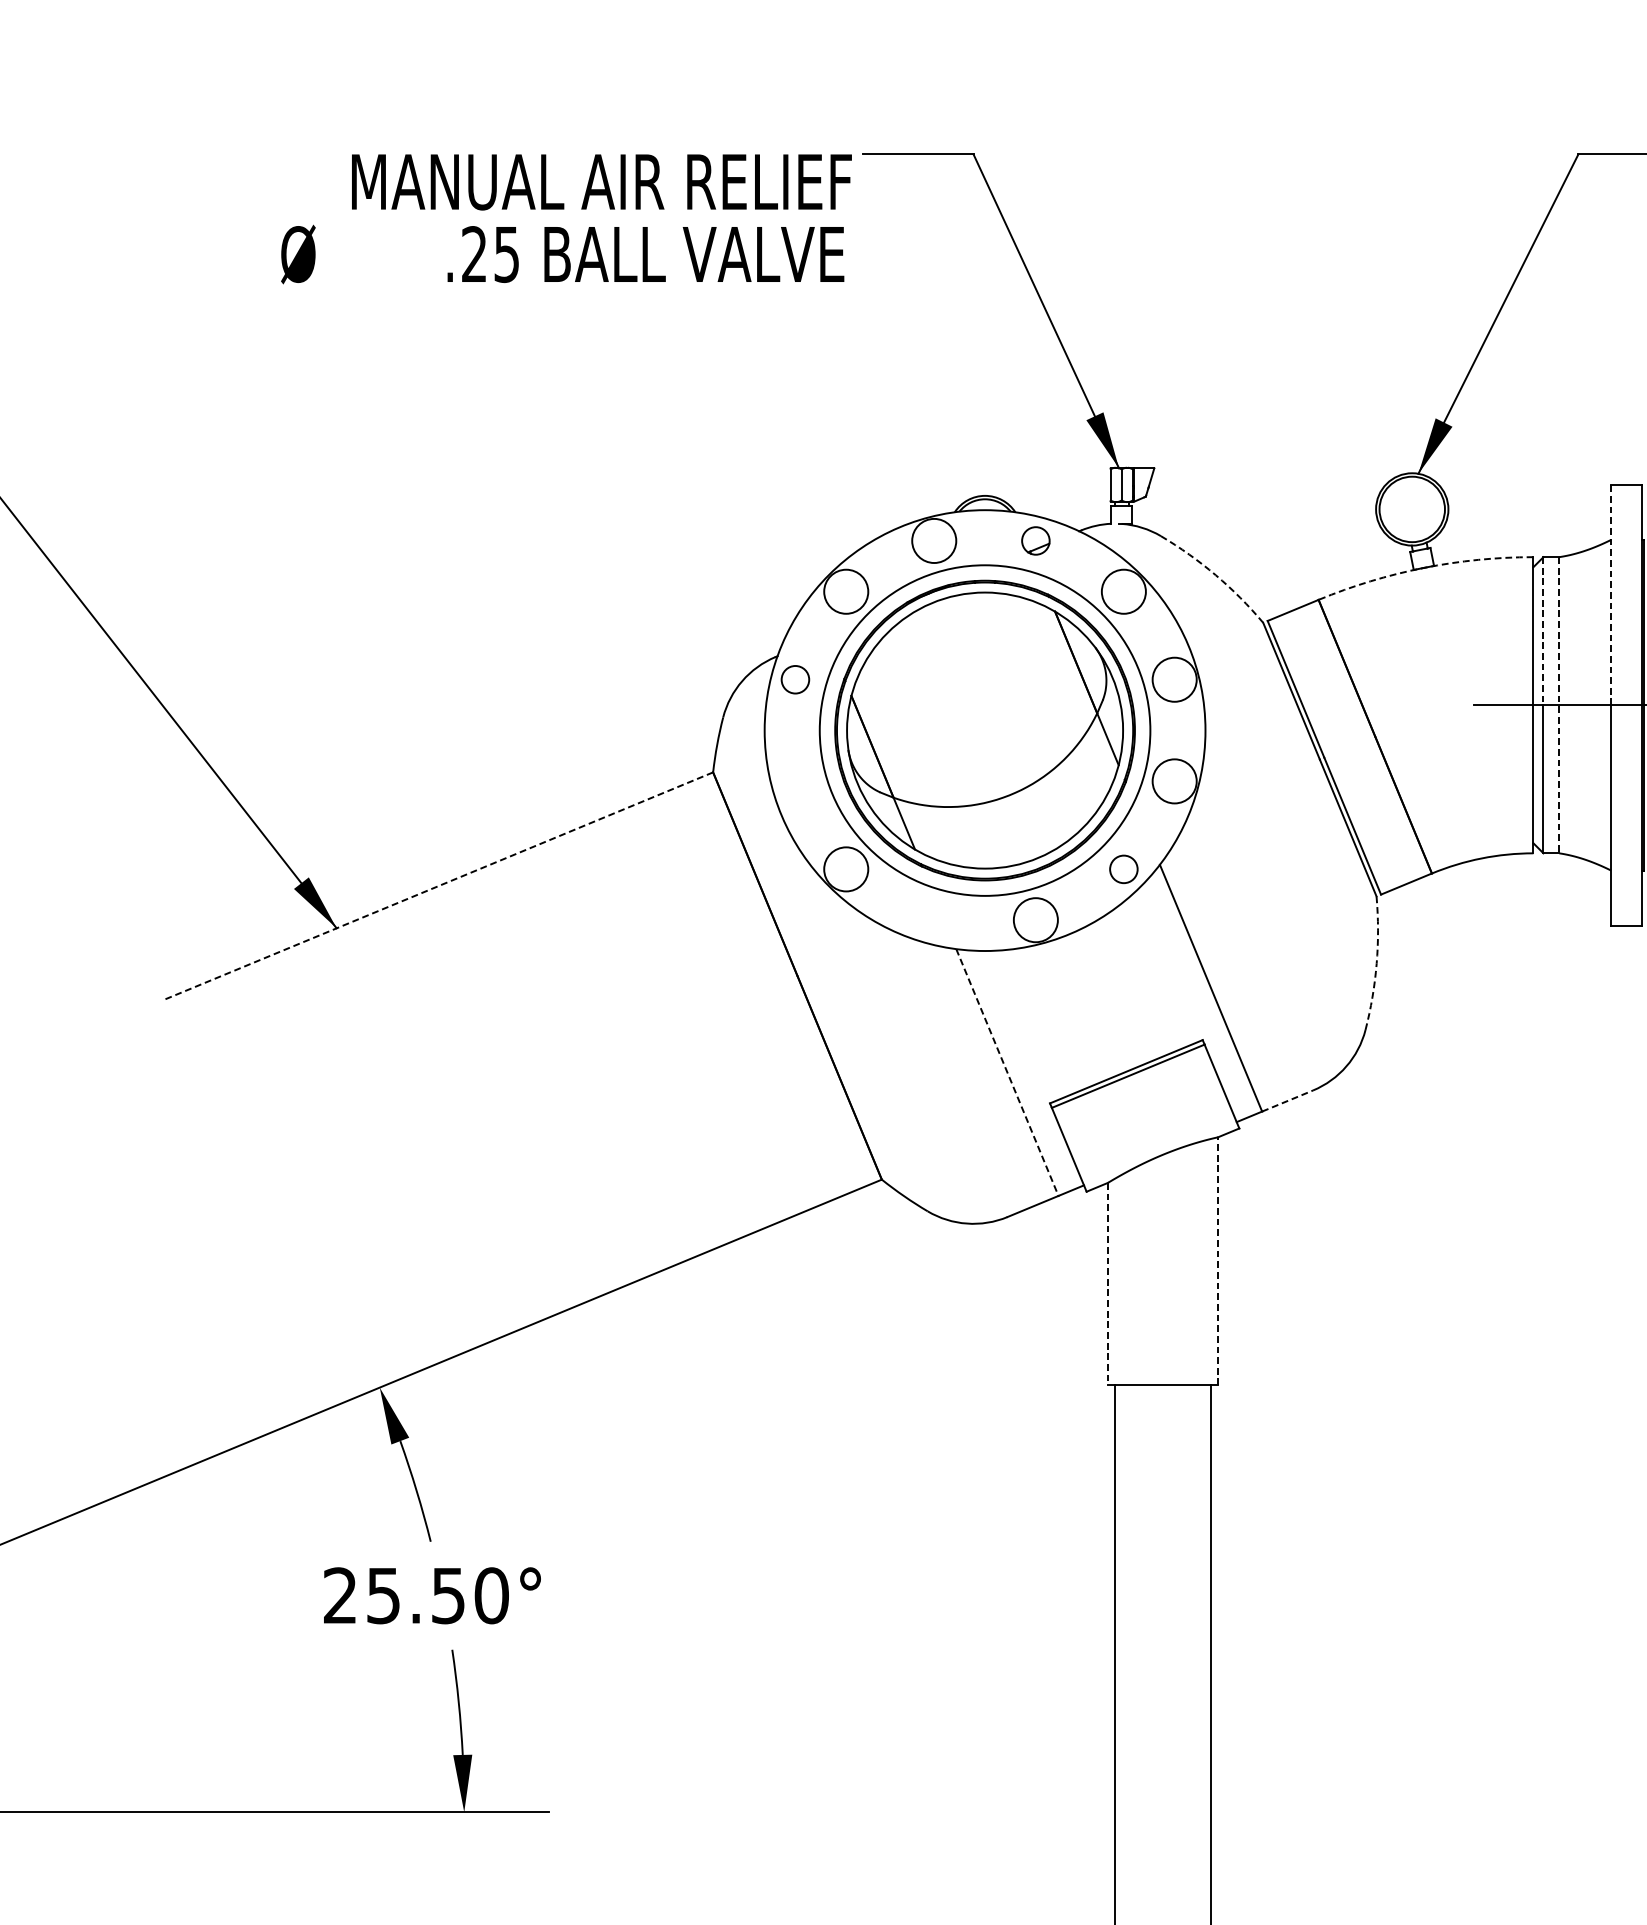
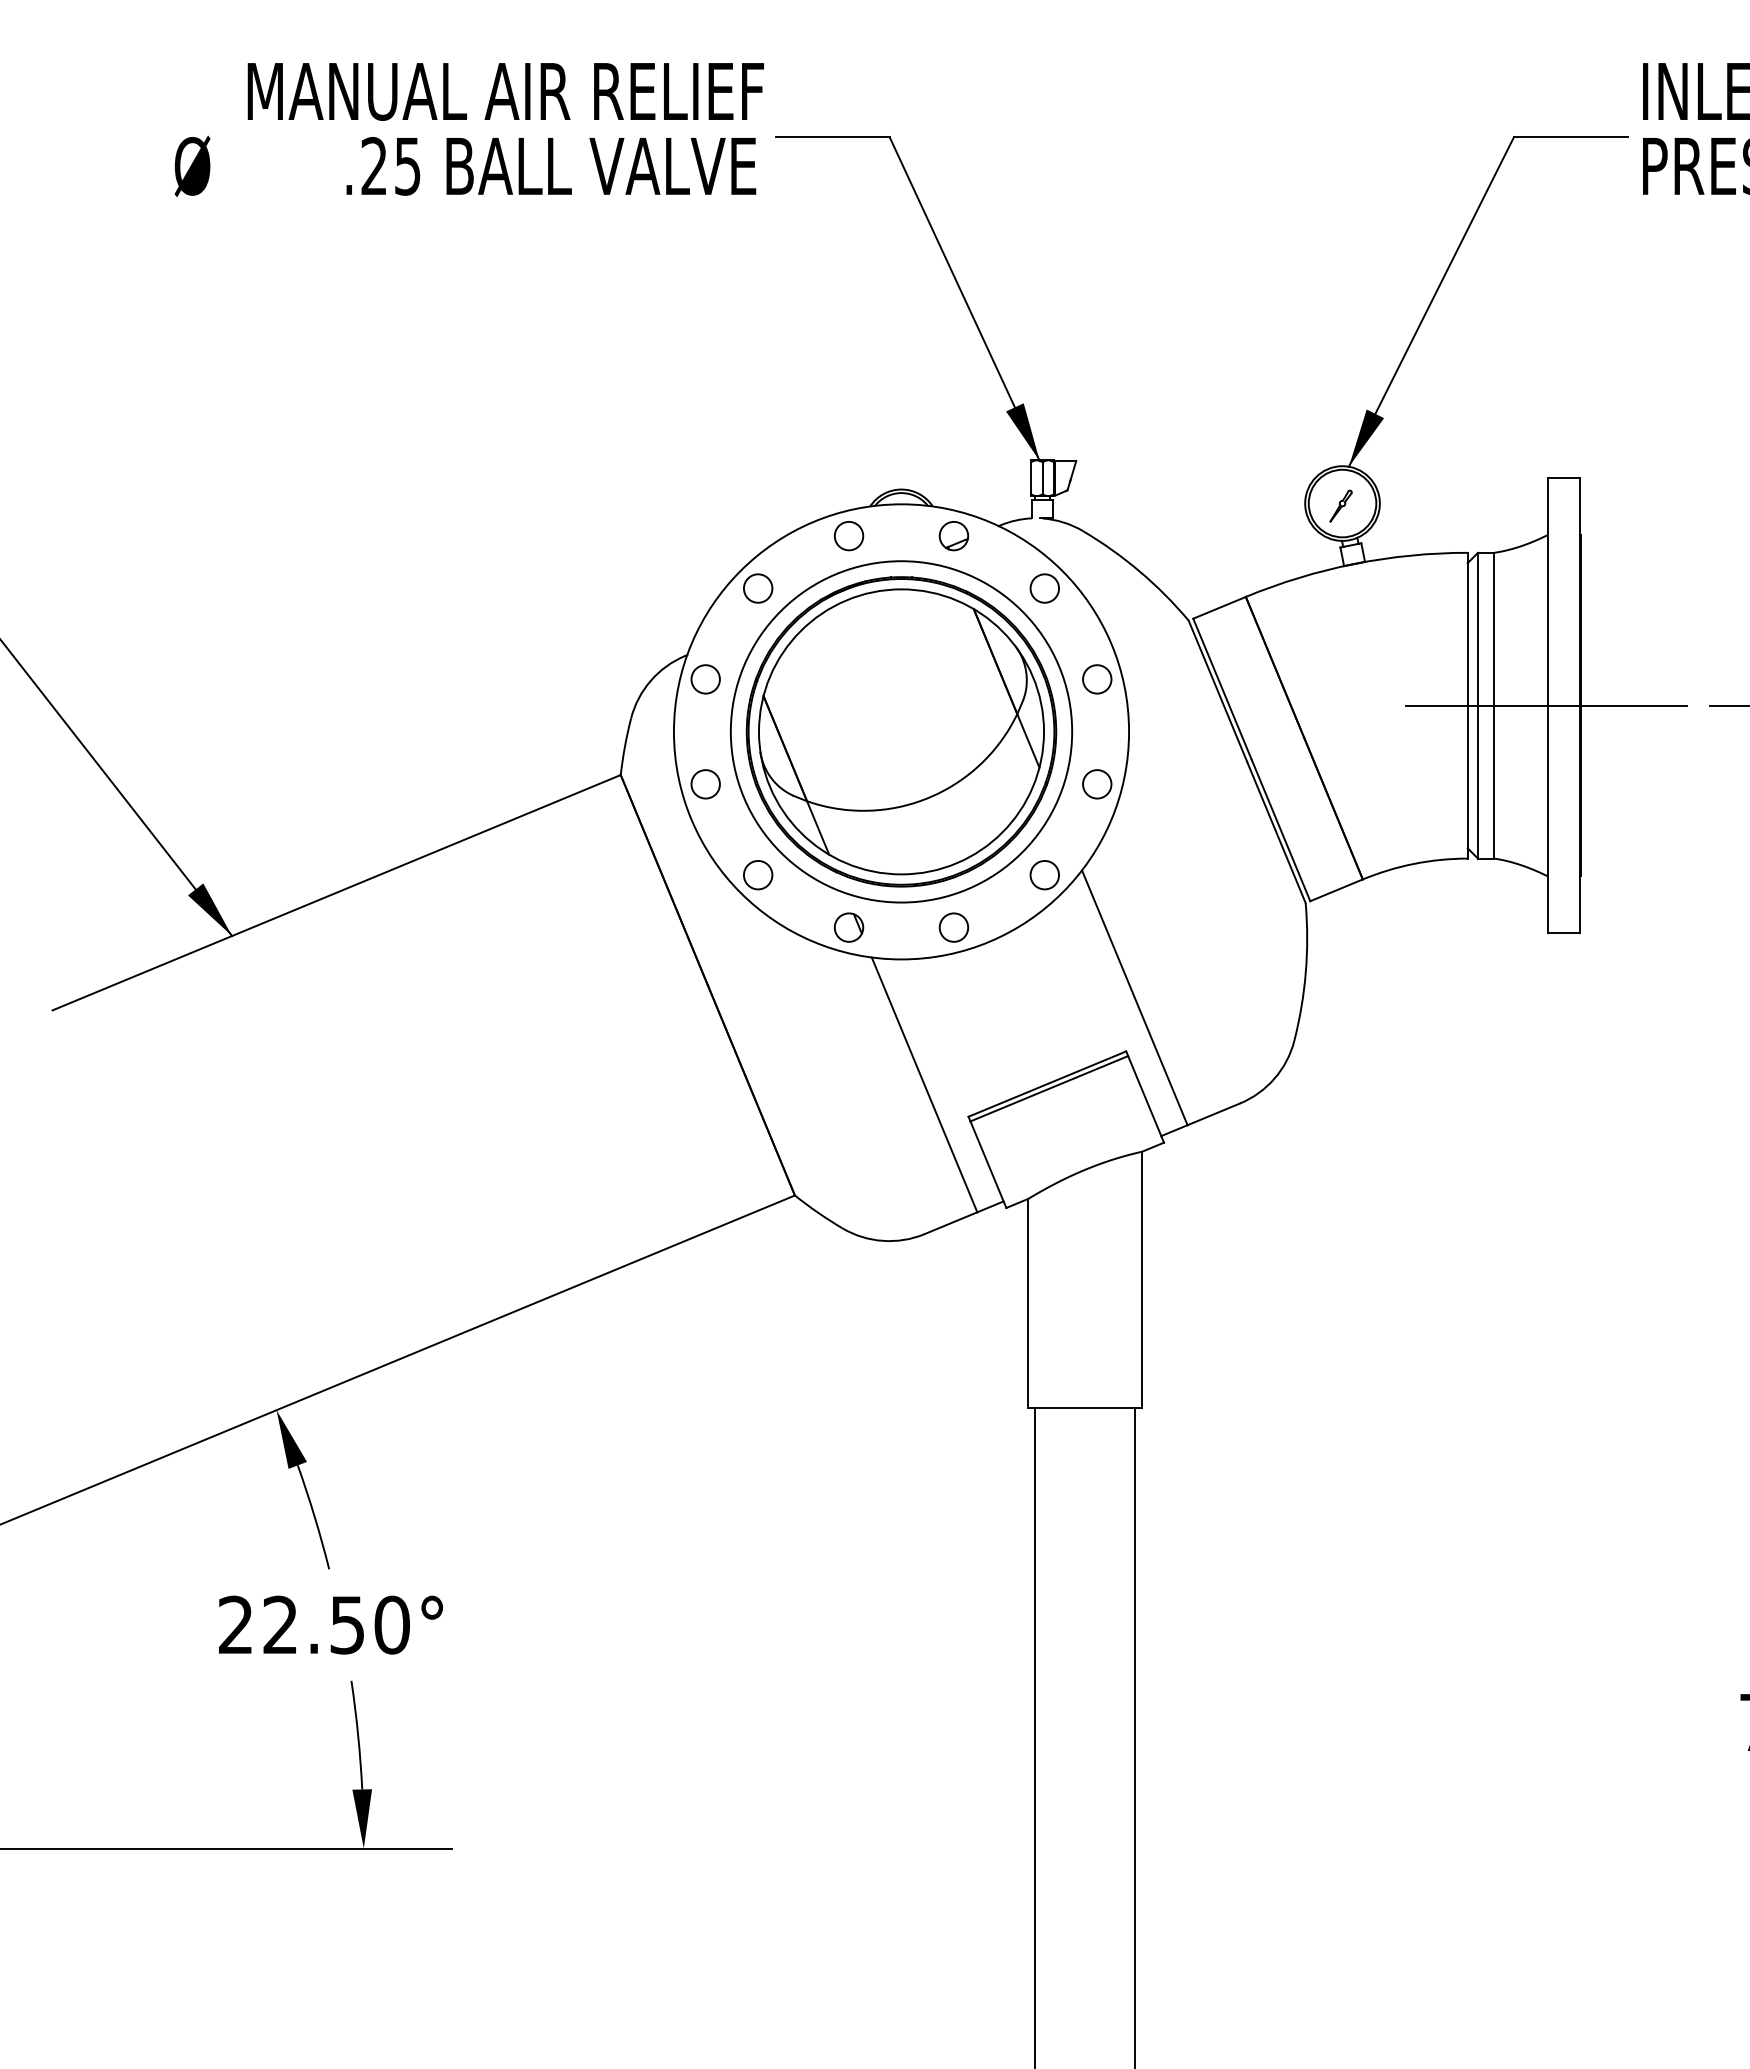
text: (565, 218) -> (468, 129), moved
part: (1410, 511) -> (1340, 505), added
circle: (933, 540) -> (848, 535), size x0.62
arc: (1423, 567) -> (1354, 563), dashed -> solid
arc: (1215, 575) -> (1139, 571), dashed -> solid
circle: (845, 591) -> (757, 588), size x0.62
circle: (1123, 591) -> (1044, 588), size x0.62
line: (1610, 594) -> (1547, 591), dashed -> solid
line: (1543, 631) -> (1478, 629), dashed -> solid
circle: (1174, 679) -> (1097, 679), size x0.62
line: (1559, 705) -> (1494, 705), dashed -> solid
circle: (795, 781) -> (705, 784), added
circle: (1174, 781) -> (1097, 784), size x0.62
circle: (845, 868) -> (757, 874), size x0.62
line: (437, 886) -> (336, 892), dashed -> solid
part: (933, 920) -> (848, 927), added
circle: (1035, 920) -> (953, 927), size x0.62
arc: (1376, 963) -> (1305, 972), dashed -> solid
line: (1007, 1072) -> (924, 1084), dashed -> solid
line: (1288, 1101) -> (1214, 1114), dashed -> solid
line: (1218, 1261) -> (1142, 1279), dashed -> solid
line: (1108, 1284) -> (1028, 1303), dashed -> solid
text: (382, 1595) -> (279, 1624), 25.50° -> 22.50°

